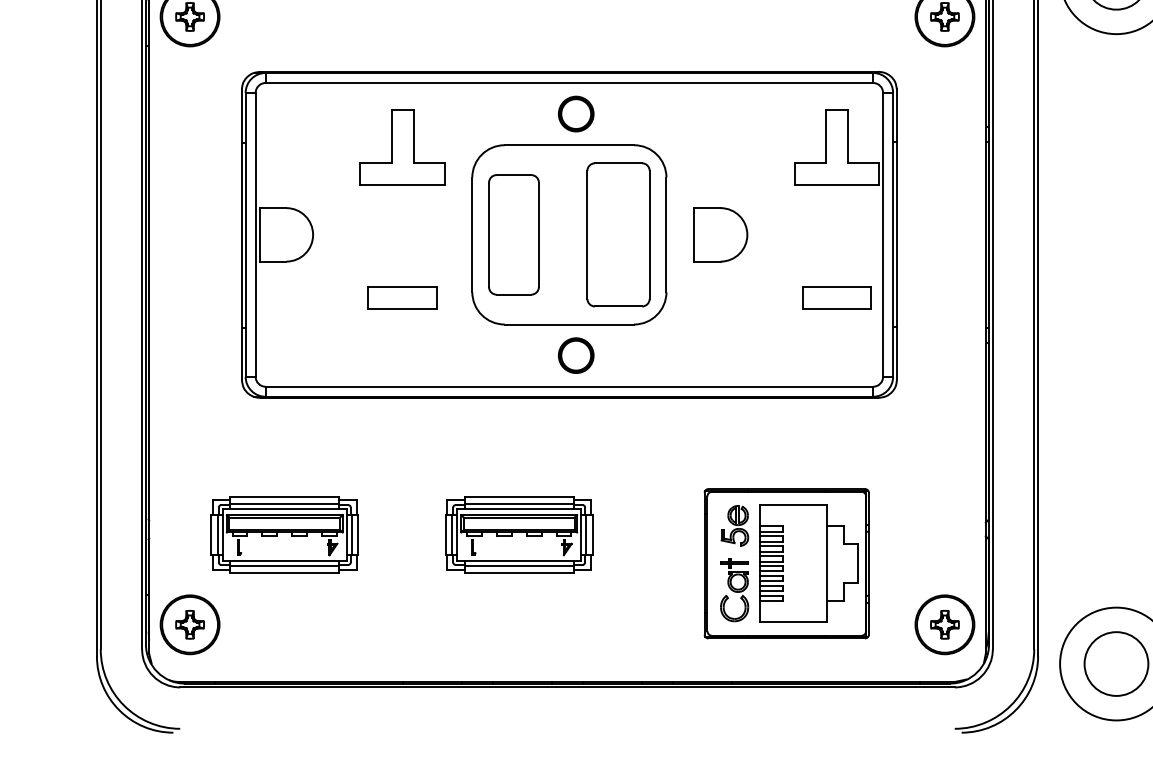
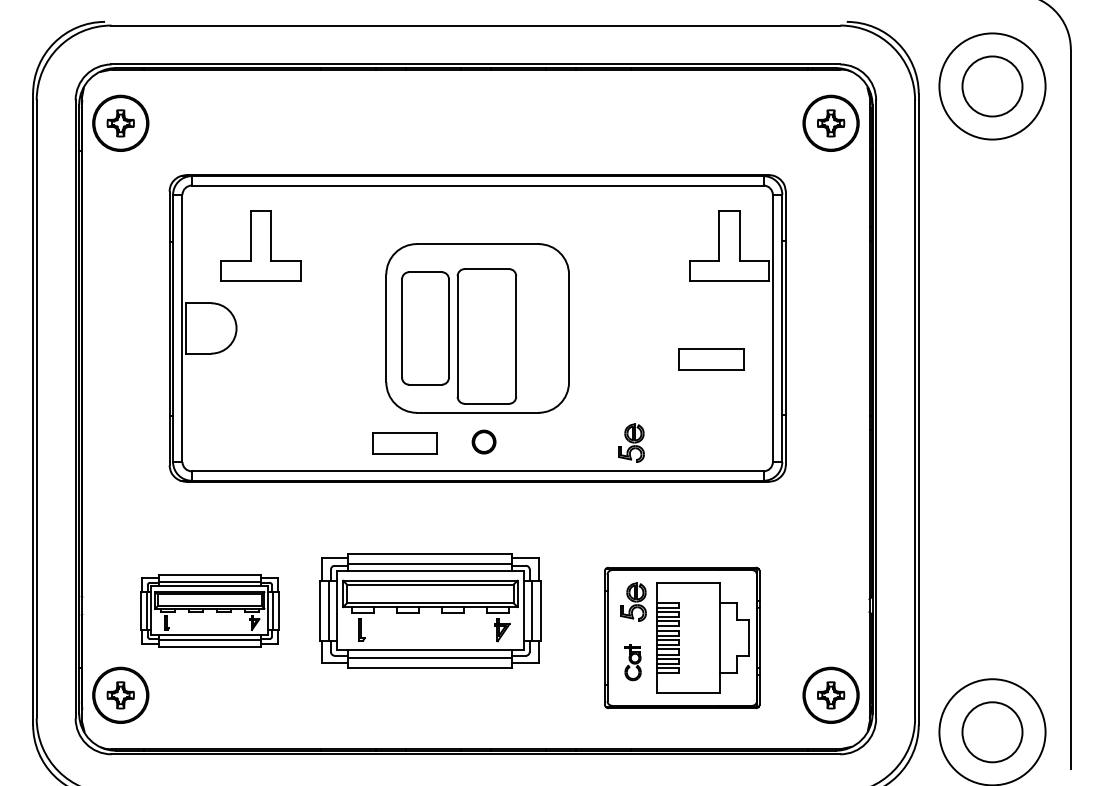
part: (575, 113) -> (483, 214), removed
part: (402, 146) -> (260, 245), moved
part: (618, 234) -> (486, 336), moved
part: (721, 234) -> (620, 328), removed
part: (402, 297) -> (404, 443), moved
part: (836, 297) -> (711, 359), moved
part: (575, 355) -> (483, 441), size x0.7
part: (732, 356) -> (631, 442), added
part: (519, 534) -> (430, 610), size x1.6
part: (733, 589) -> (632, 662), size x0.6

